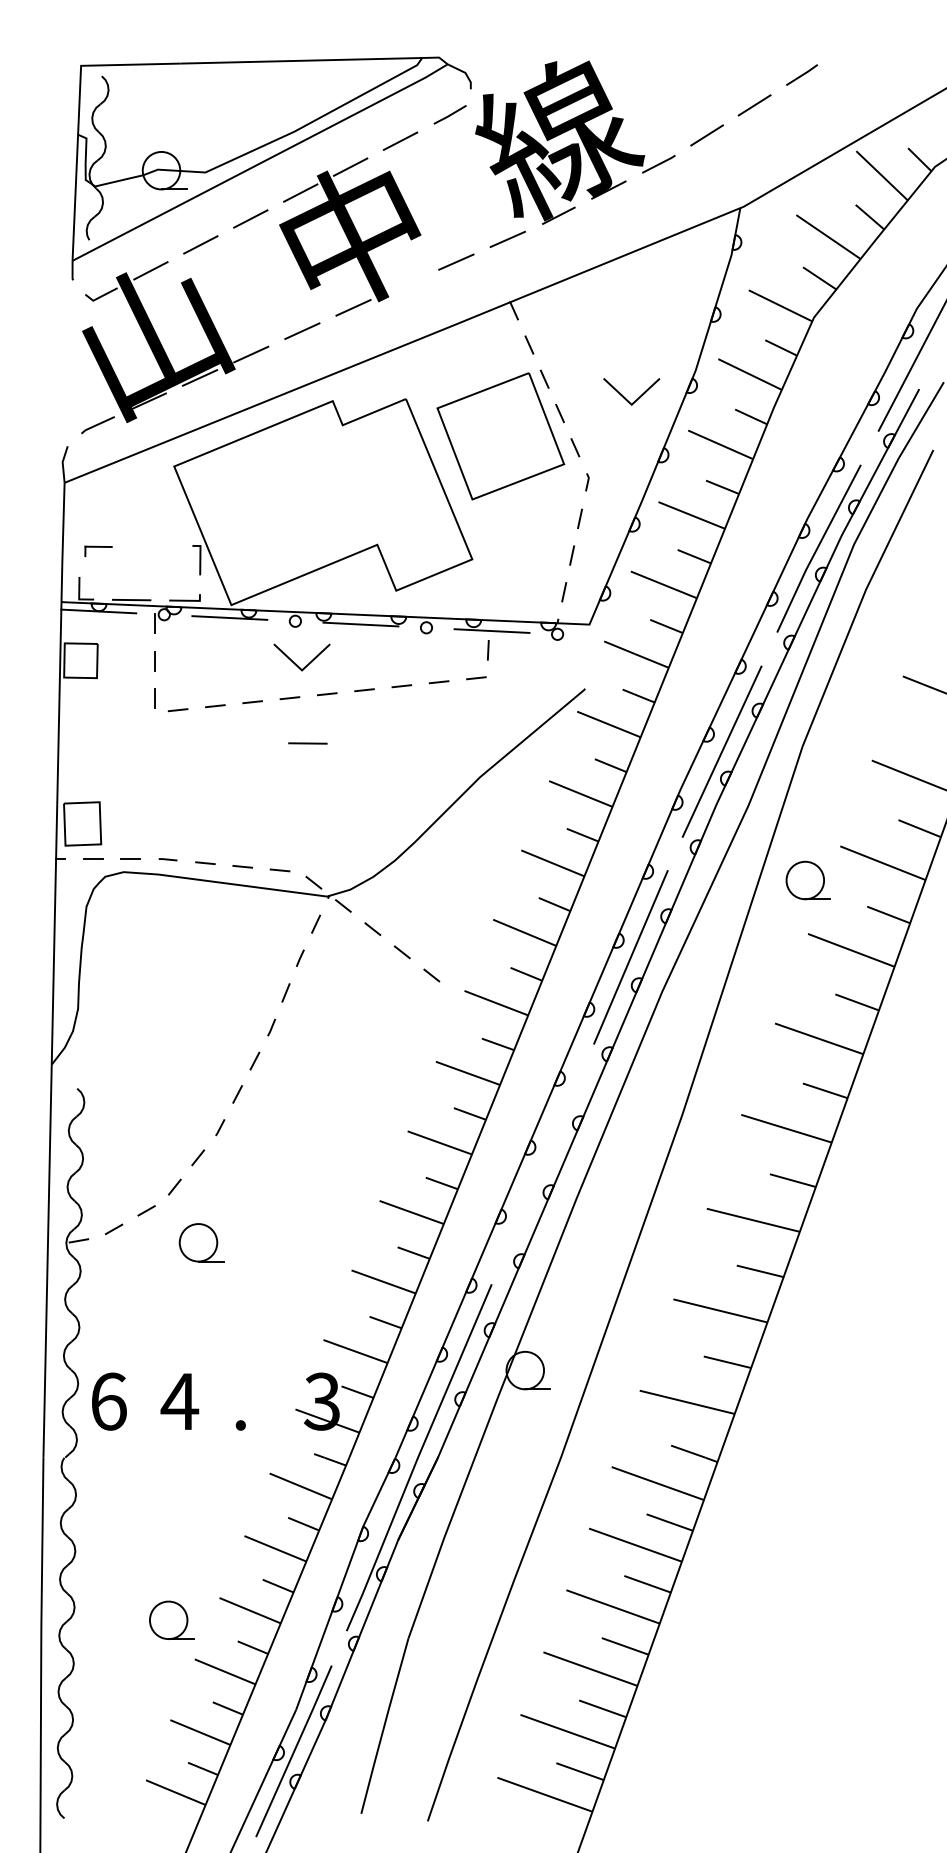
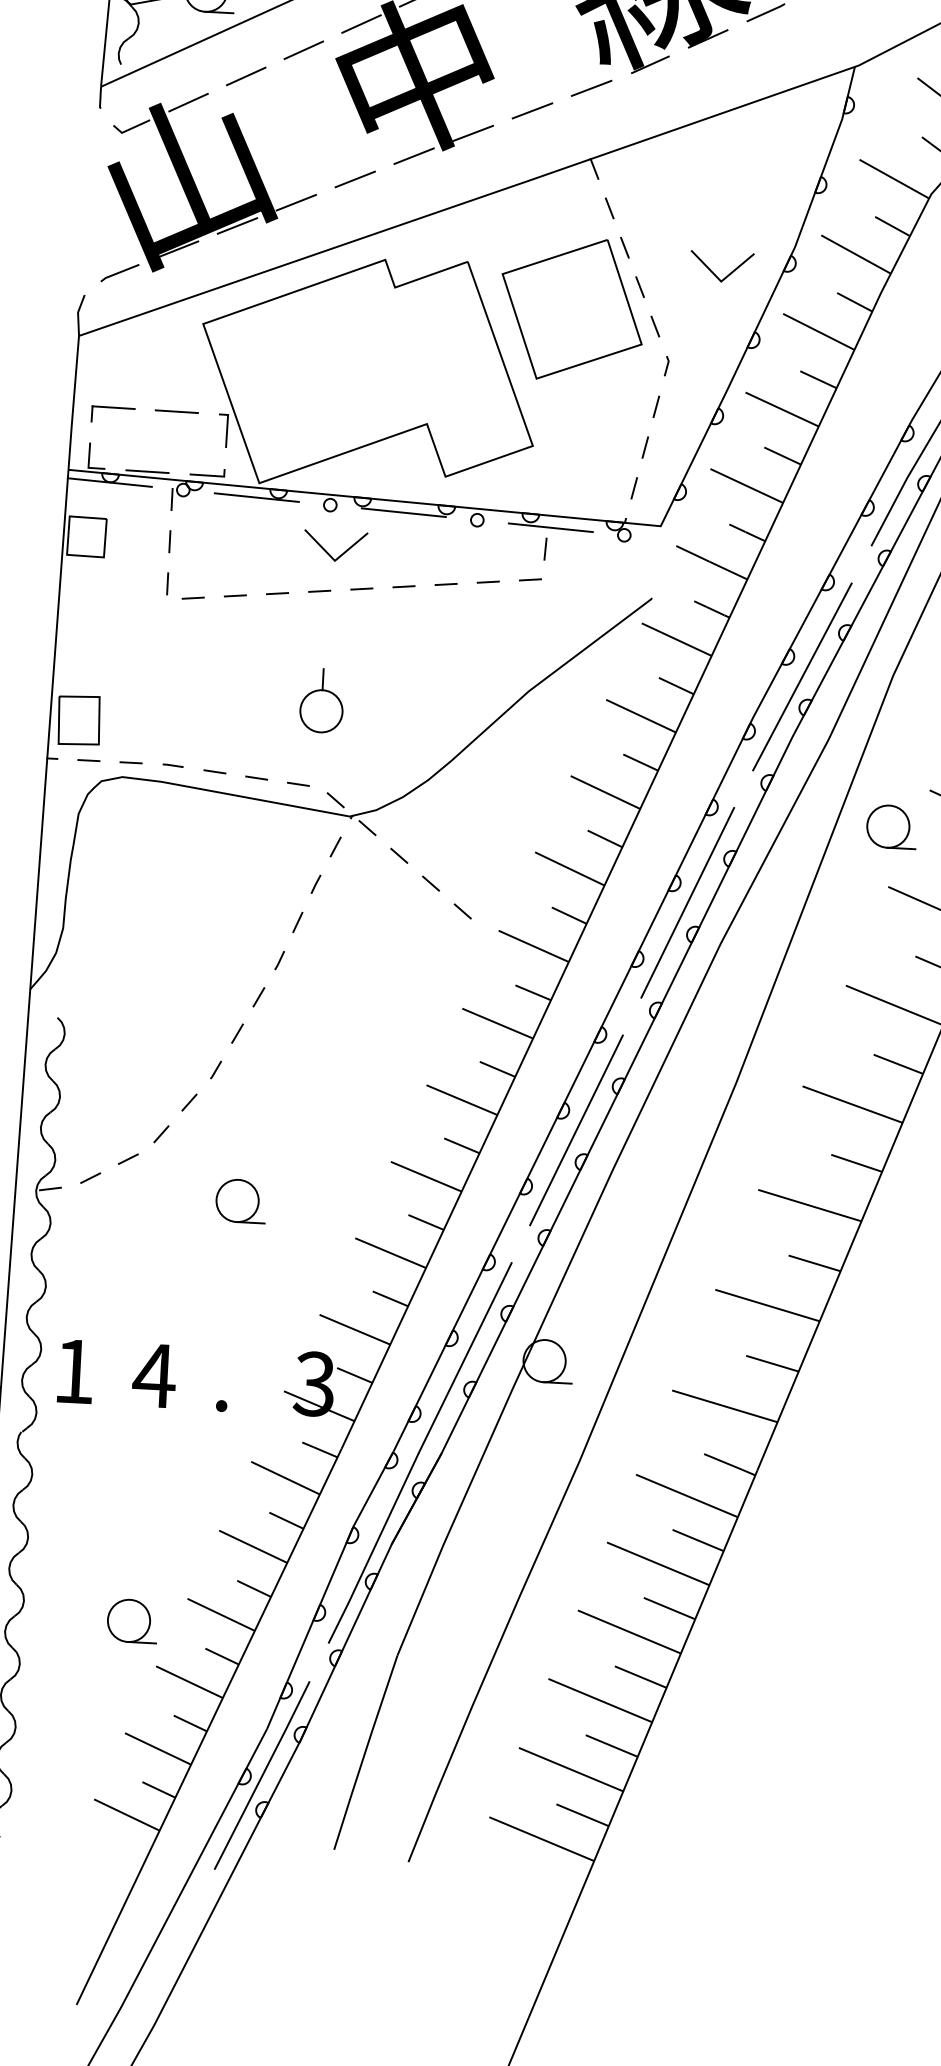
line: (404, 284) -> (472, 132), added
part: (98, 551) -> (113, 415), size x1.43
line: (307, 743) -> (176, 411), moved
part: (296, 795) -> (321, 701), added
line: (542, 1164) -> (576, 1130), added
part: (201, 1242) -> (241, 1200), moved
text: (109, 1401) -> (75, 1371), 6 -> 1

